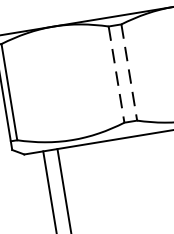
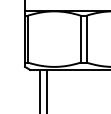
line: (128, 73) -> (86, 39), dashed -> solid
line: (116, 75) -> (80, 39), dashed -> solid

